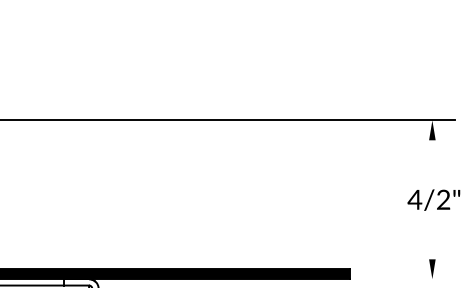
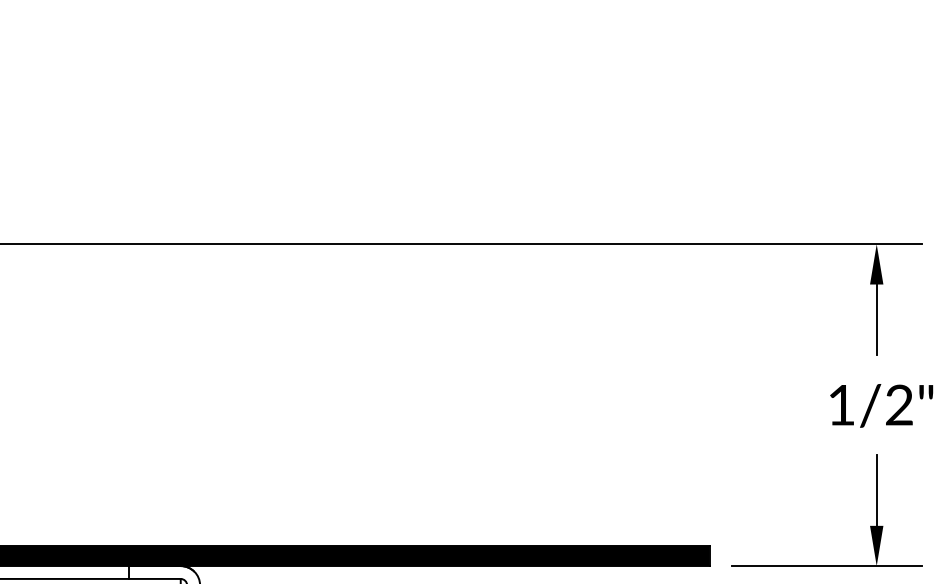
line: (432, 157) -> (876, 319), added
text: (414, 199) -> (840, 404), 4/2" -> 1/2"
line: (432, 241) -> (876, 489), added
line: (407, 279) -> (826, 566), added

